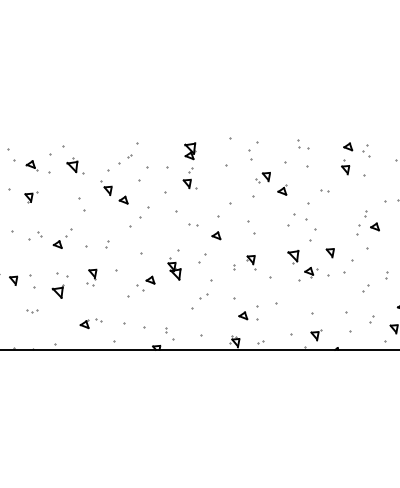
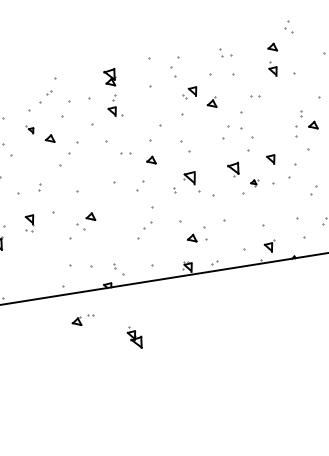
part: (366, 150) -> (288, 26), moved
part: (106, 187) -> (30, 128), size x0.6
part: (251, 262) -> (191, 182), size x1.4
part: (174, 268) -> (134, 337), moved
part: (311, 272) -> (255, 182), size x0.6
part: (90, 323) -> (82, 320), moved

